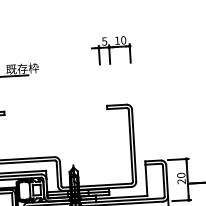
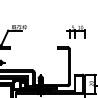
part: (110, 49) -> (75, 31), moved

